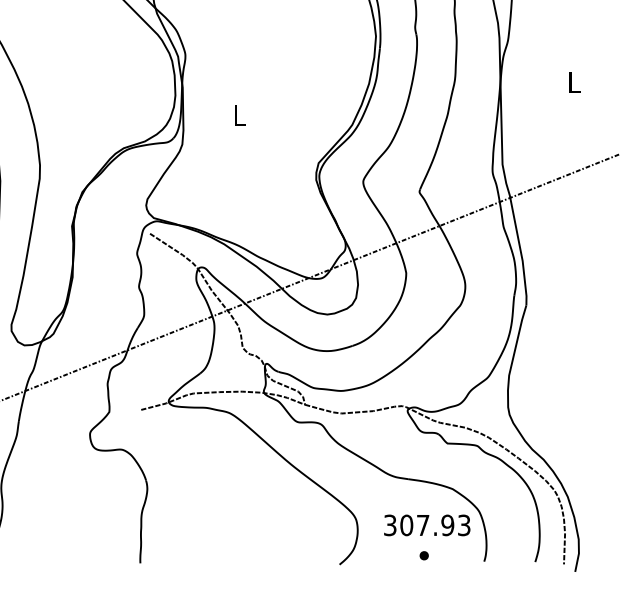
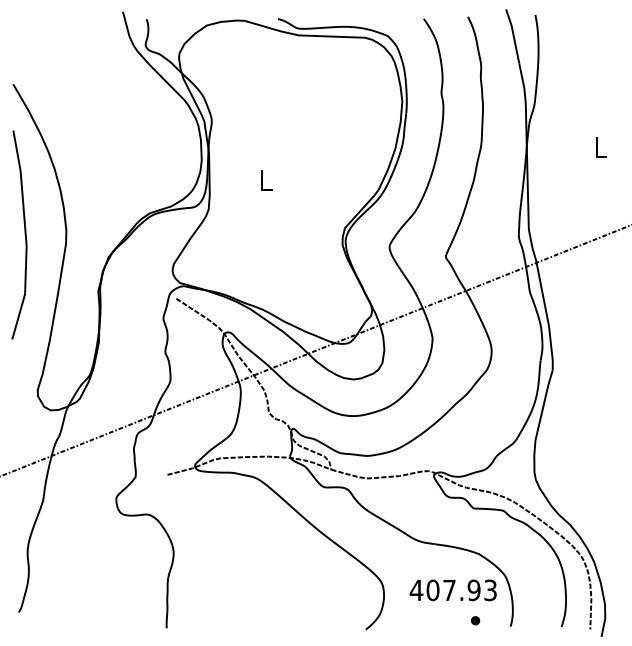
text: (390, 525) -> (416, 590), 307.93 -> 407.93
part: (424, 555) -> (475, 620), moved

